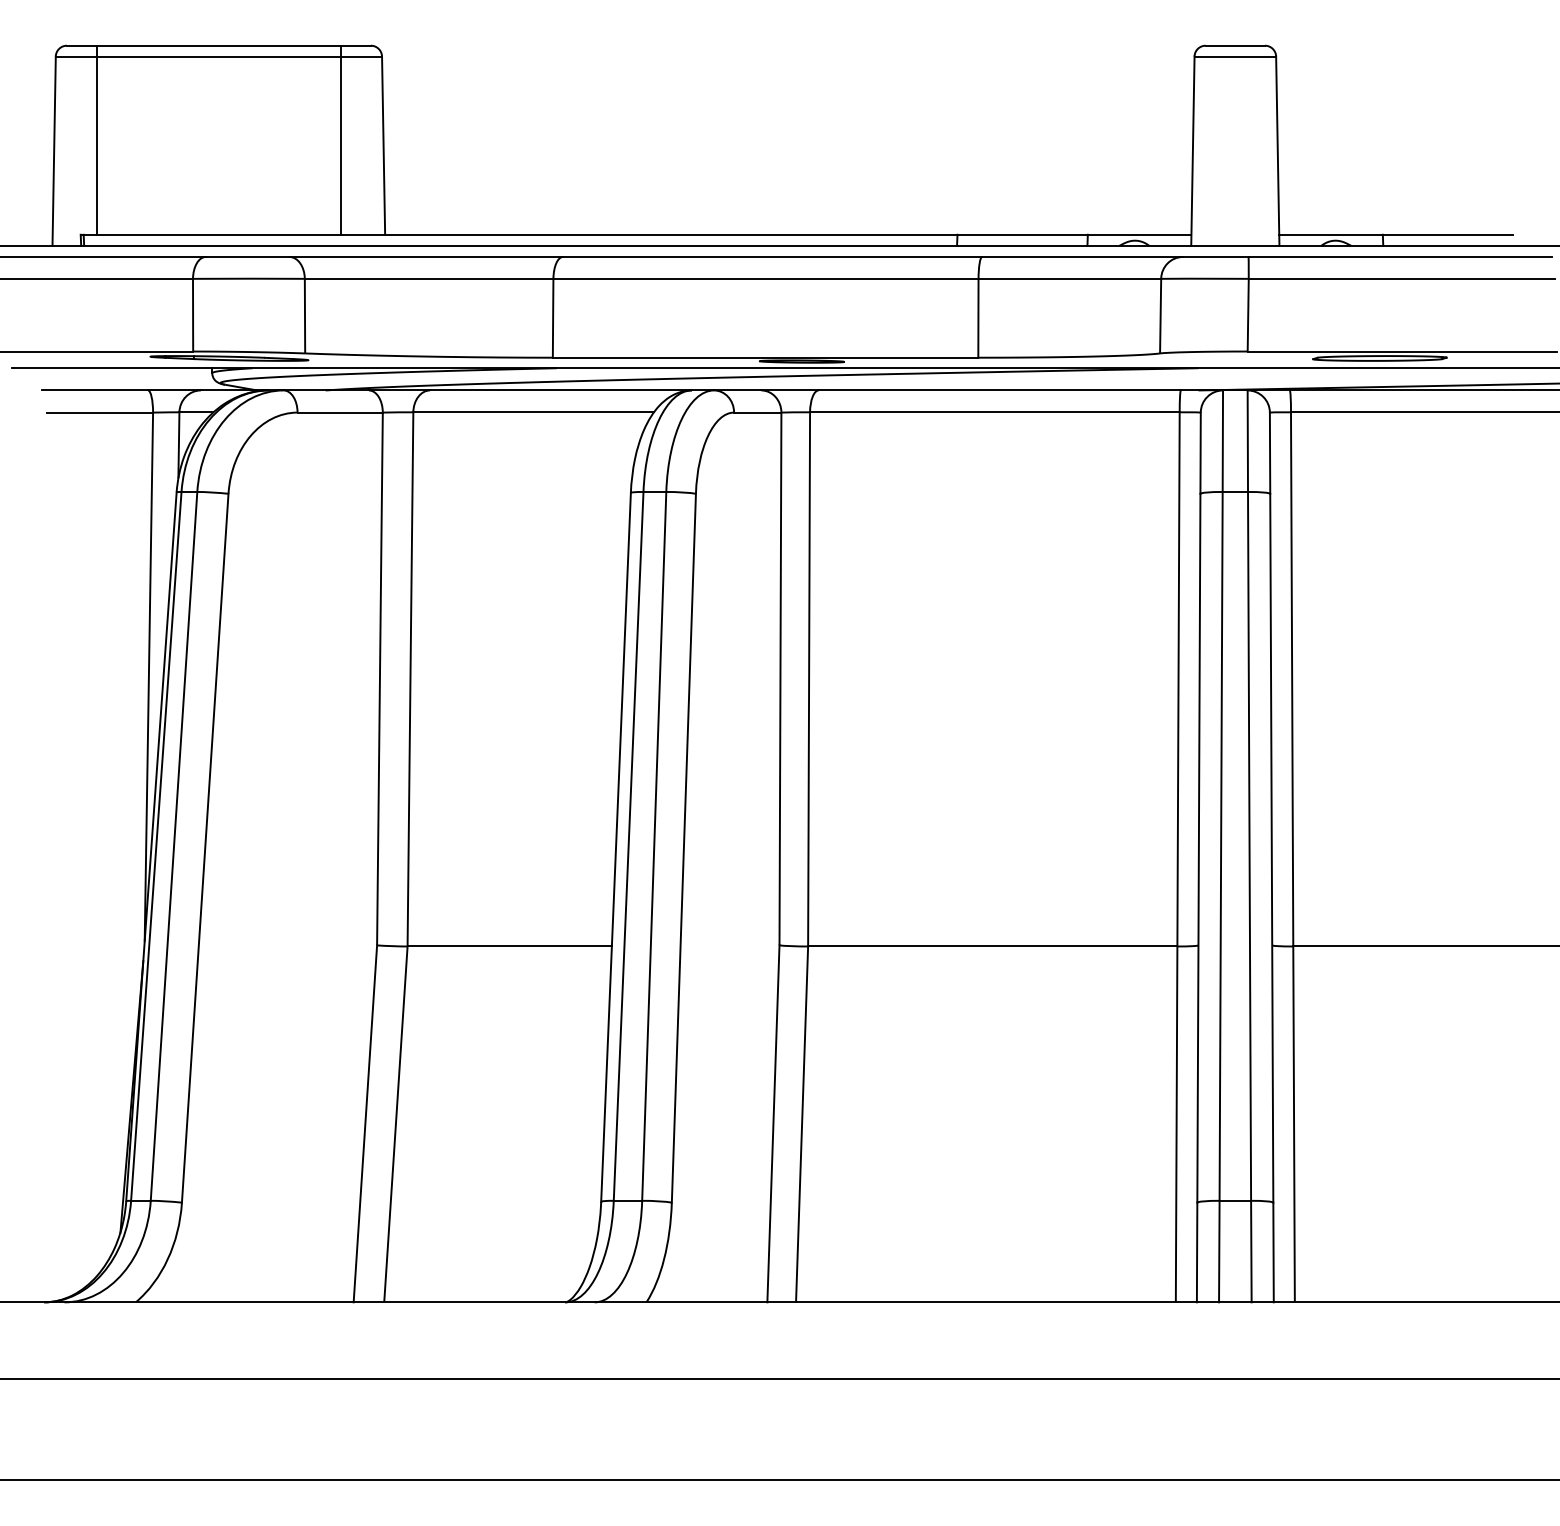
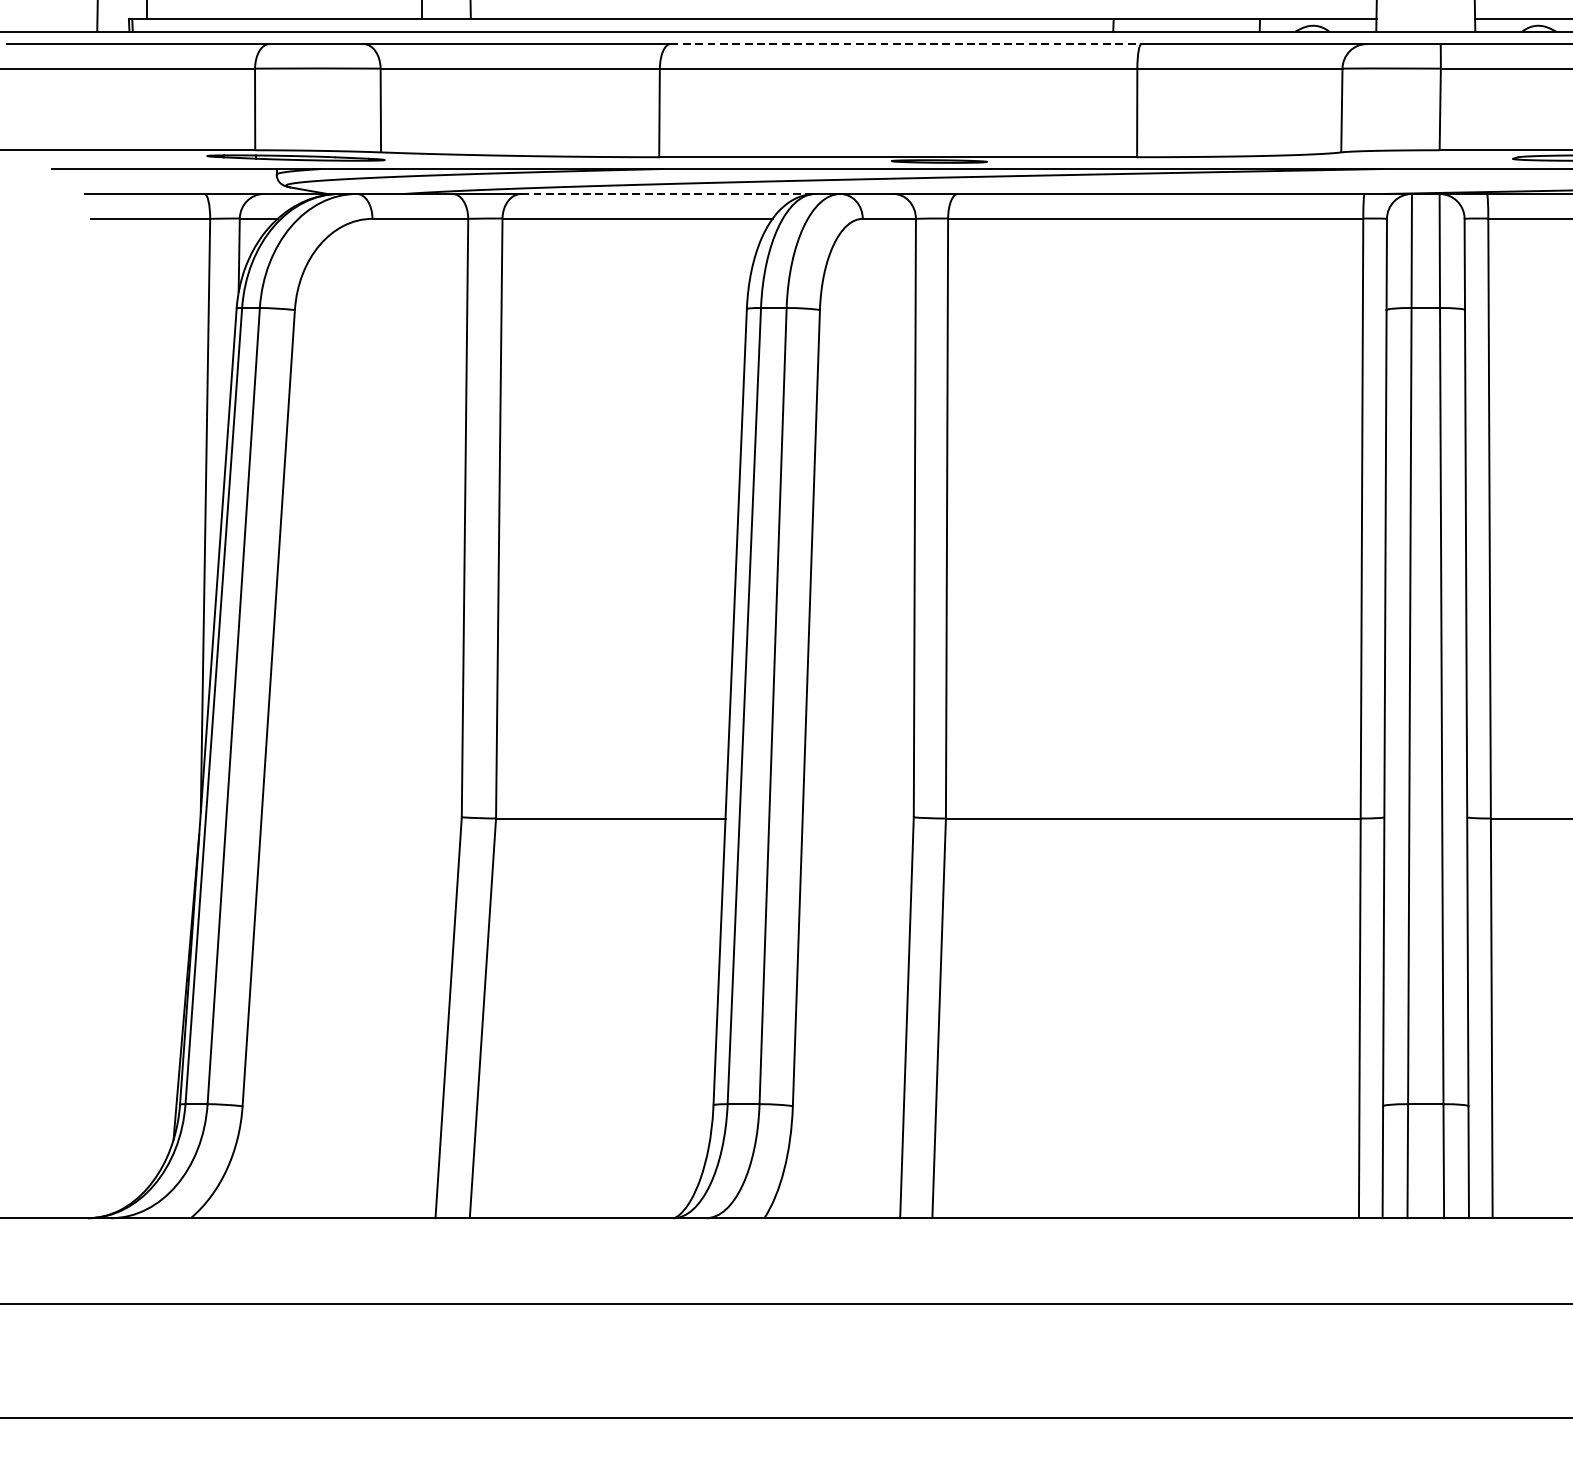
line: (772, 257) -> (905, 44), solid -> dashed
line: (560, 390) -> (667, 194), solid -> dashed

